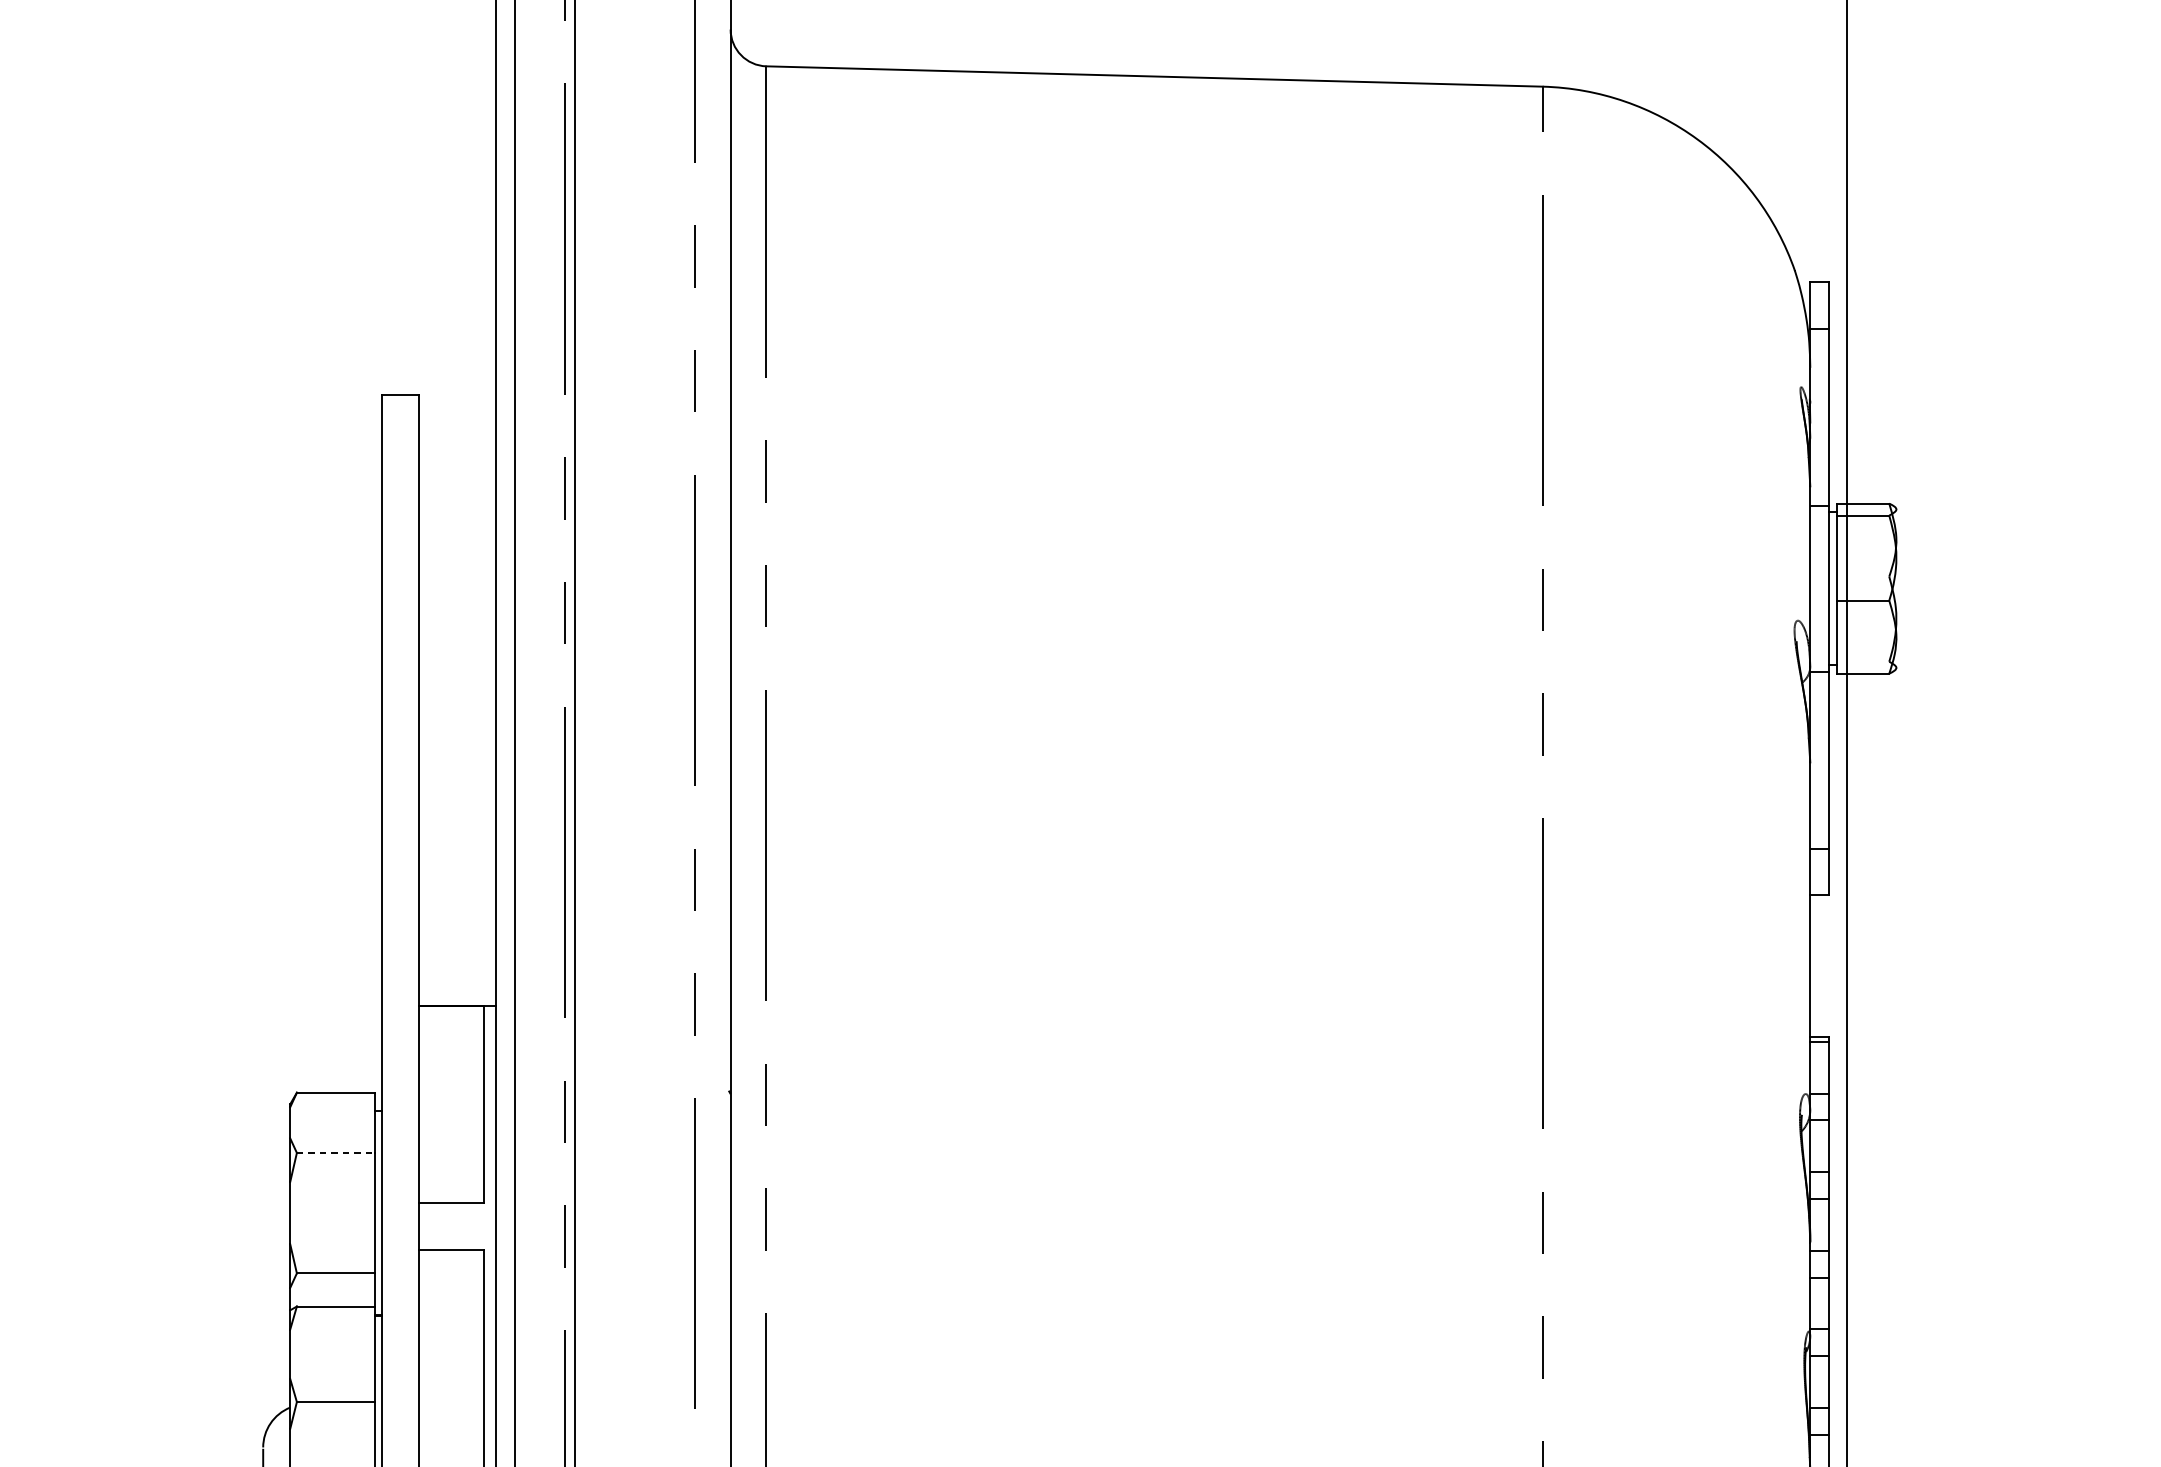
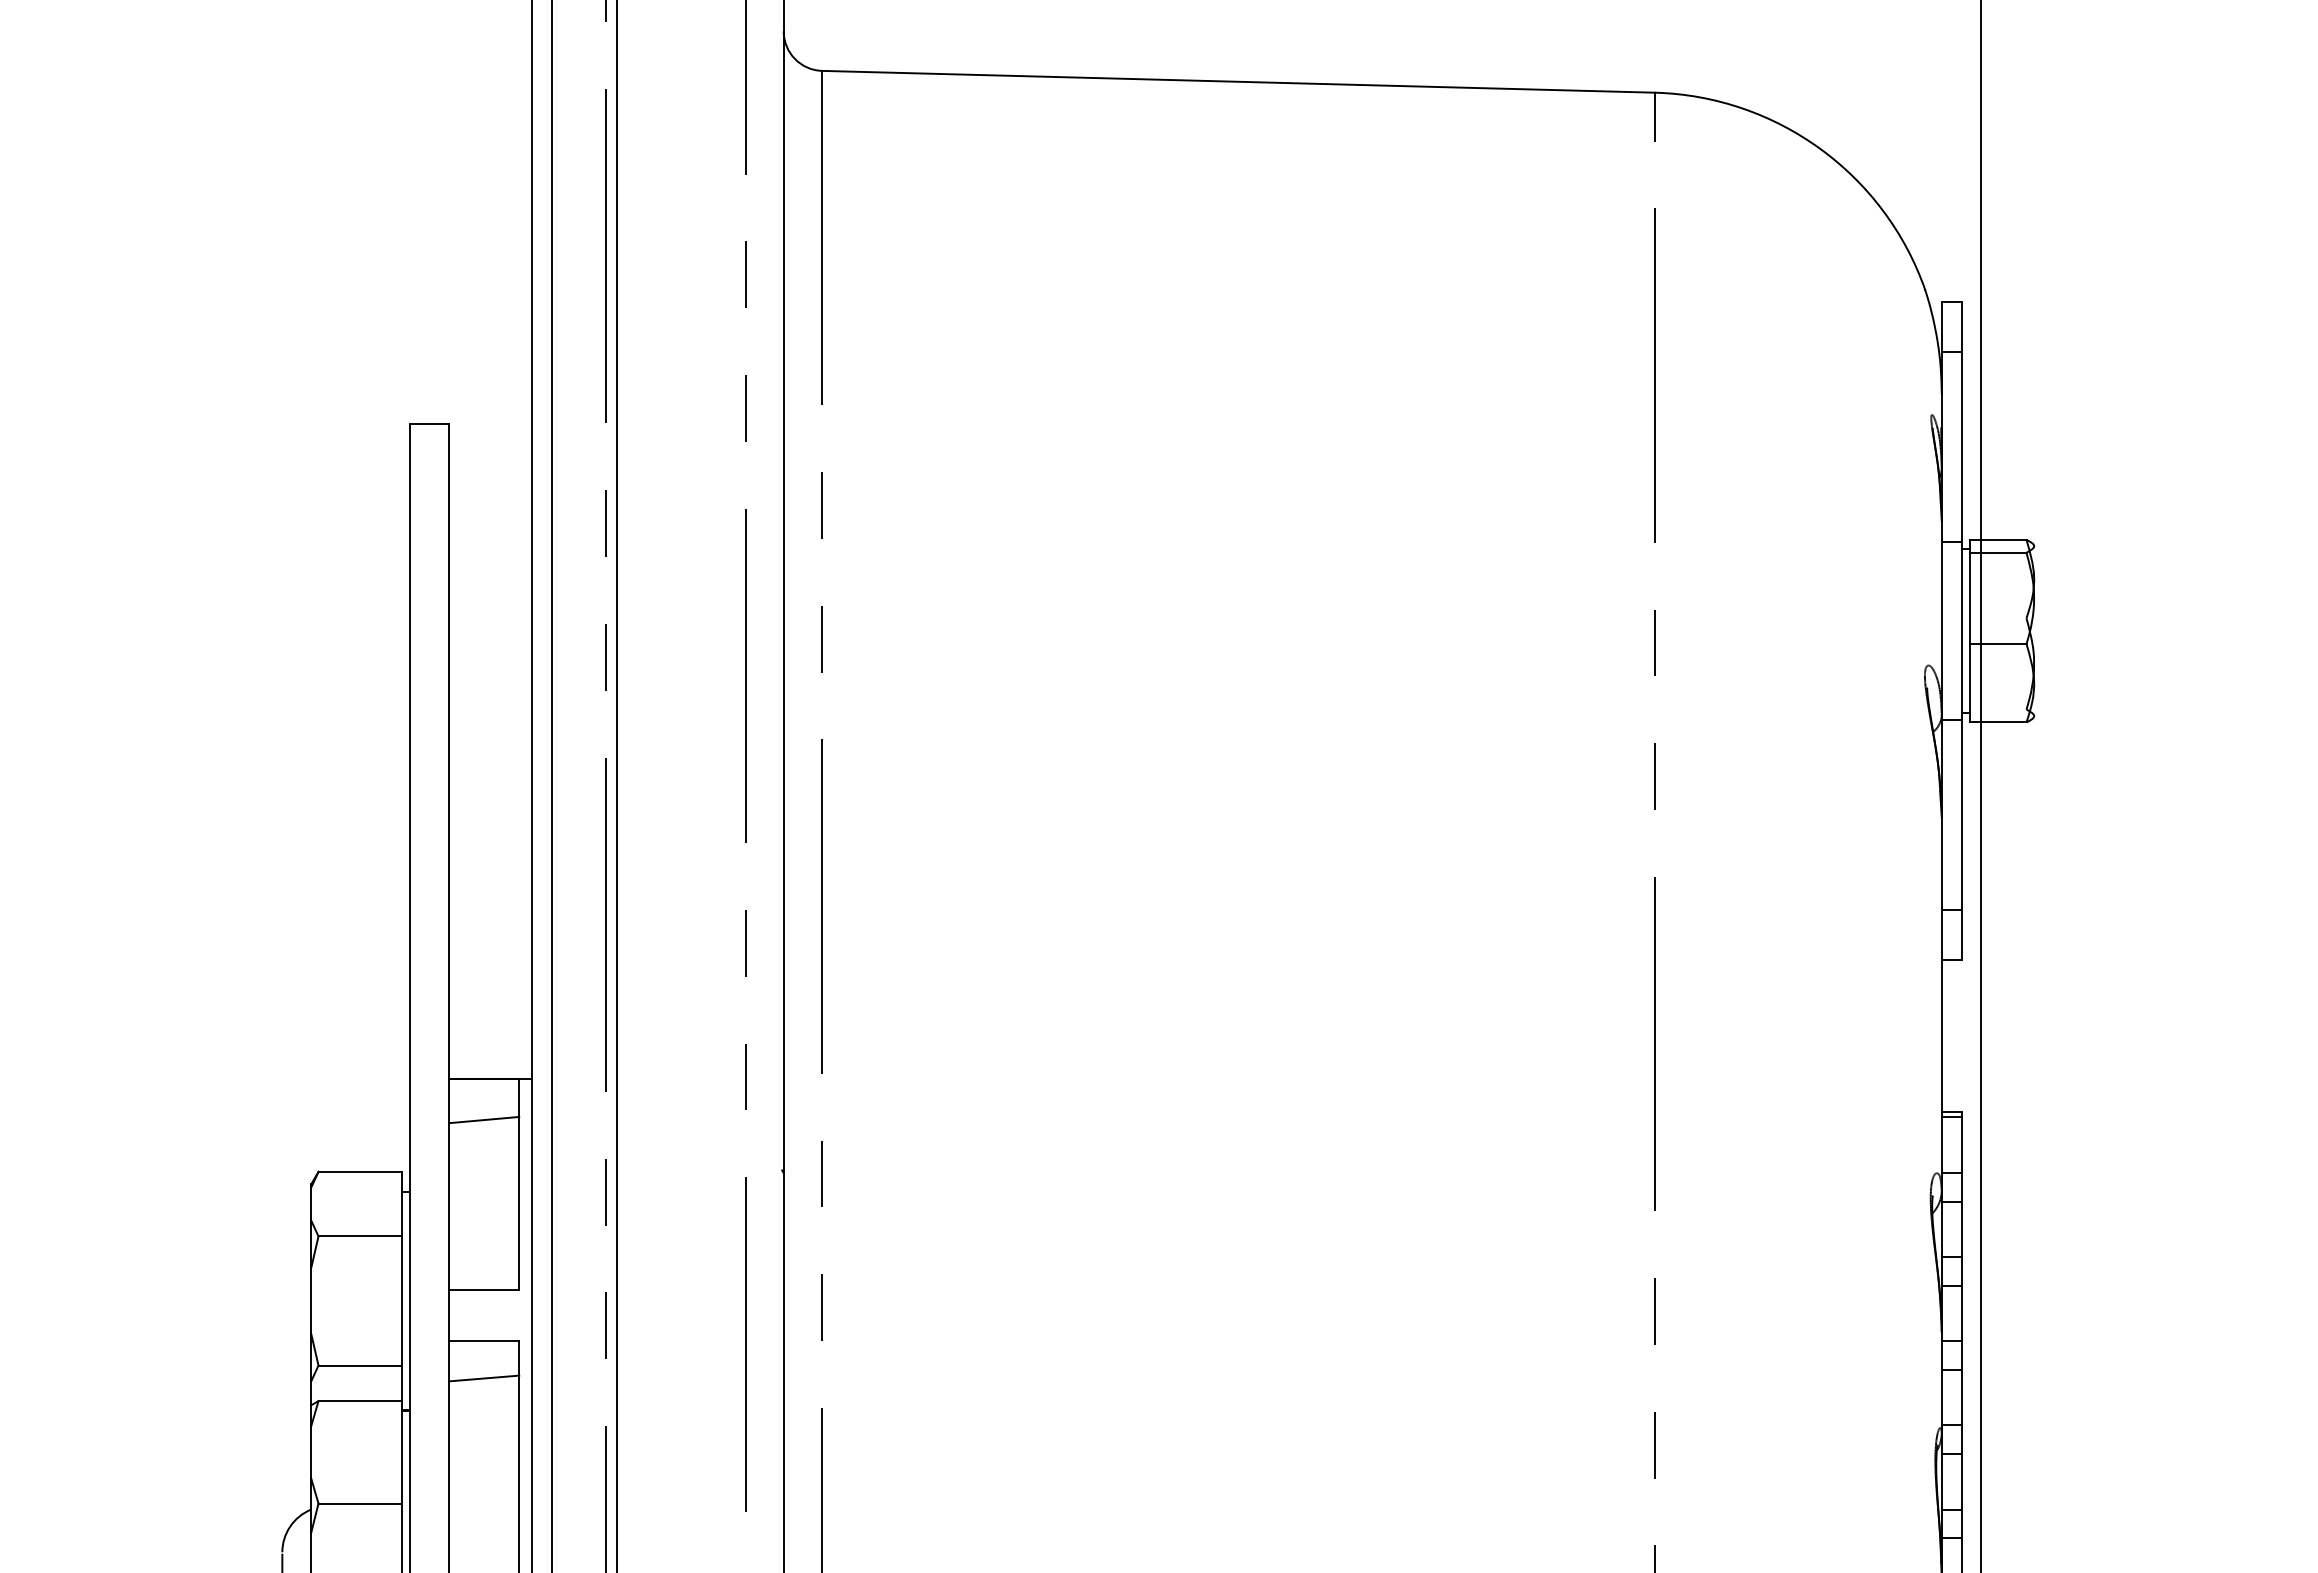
line: (451, 1043) -> (484, 1119), added
line: (336, 1153) -> (360, 1236), dashed -> solid
line: (451, 1285) -> (484, 1378), added

